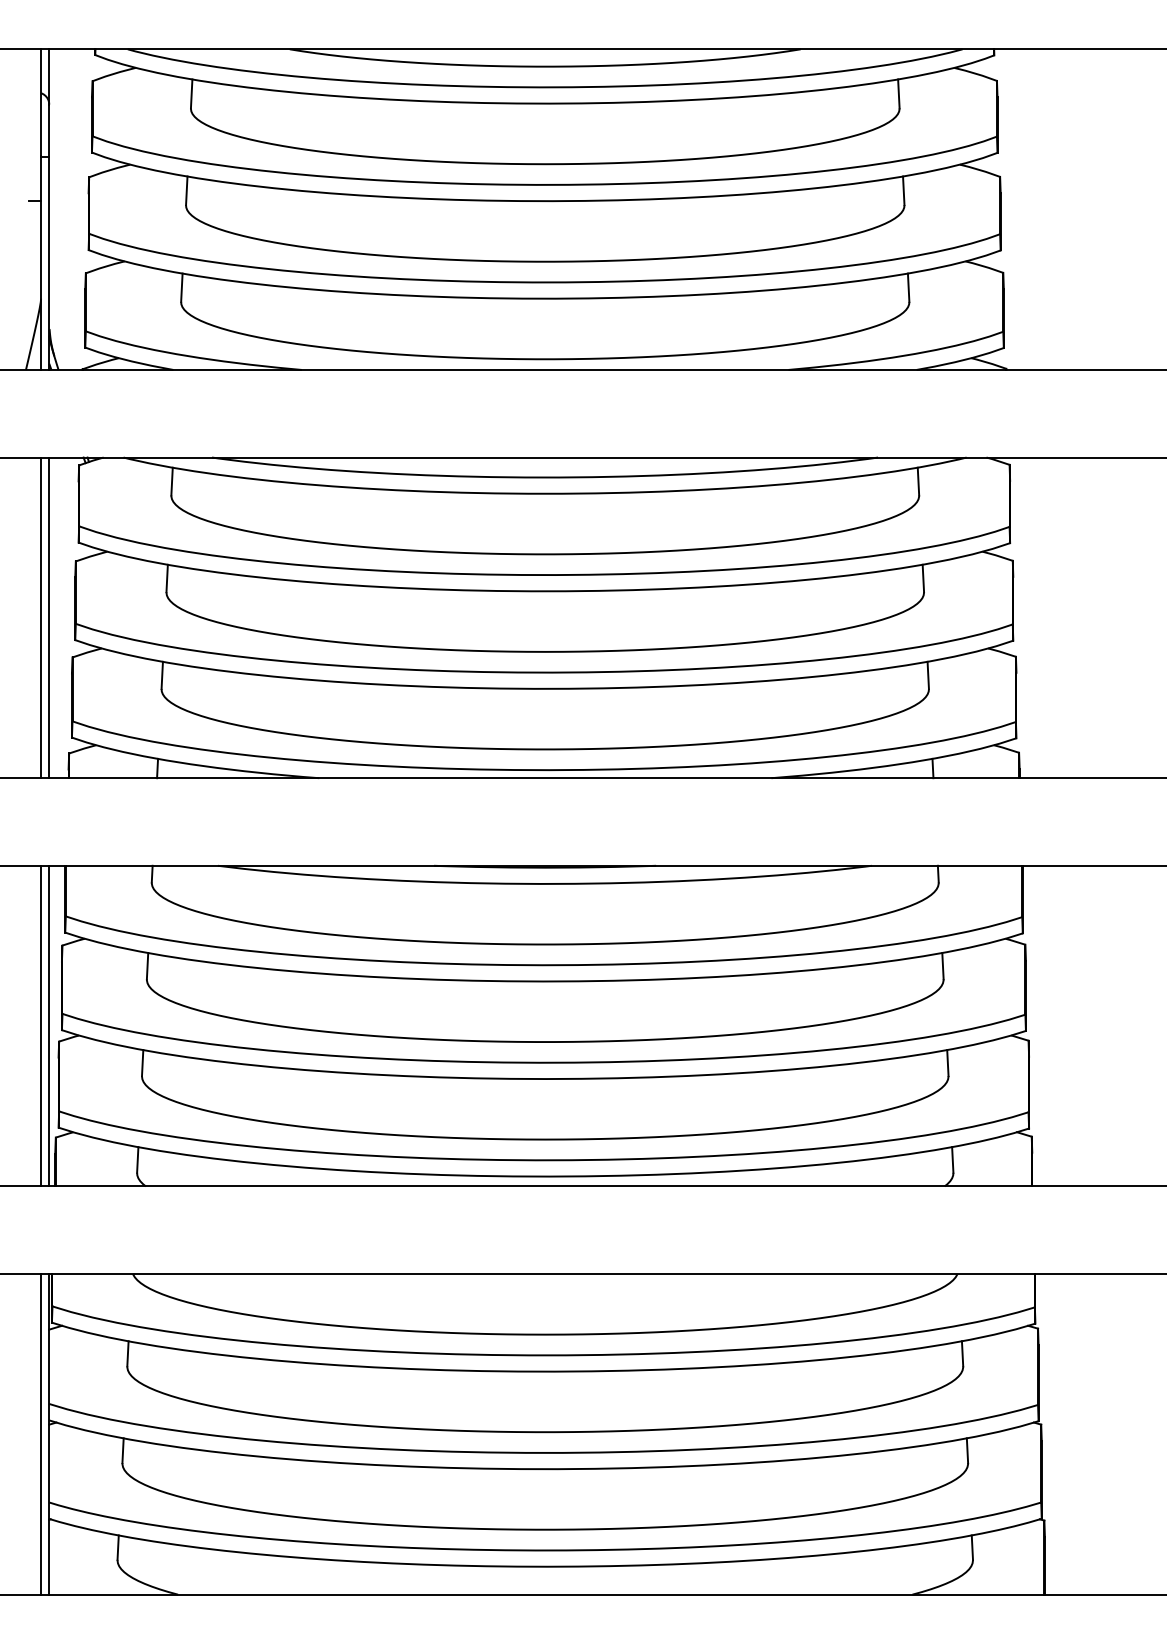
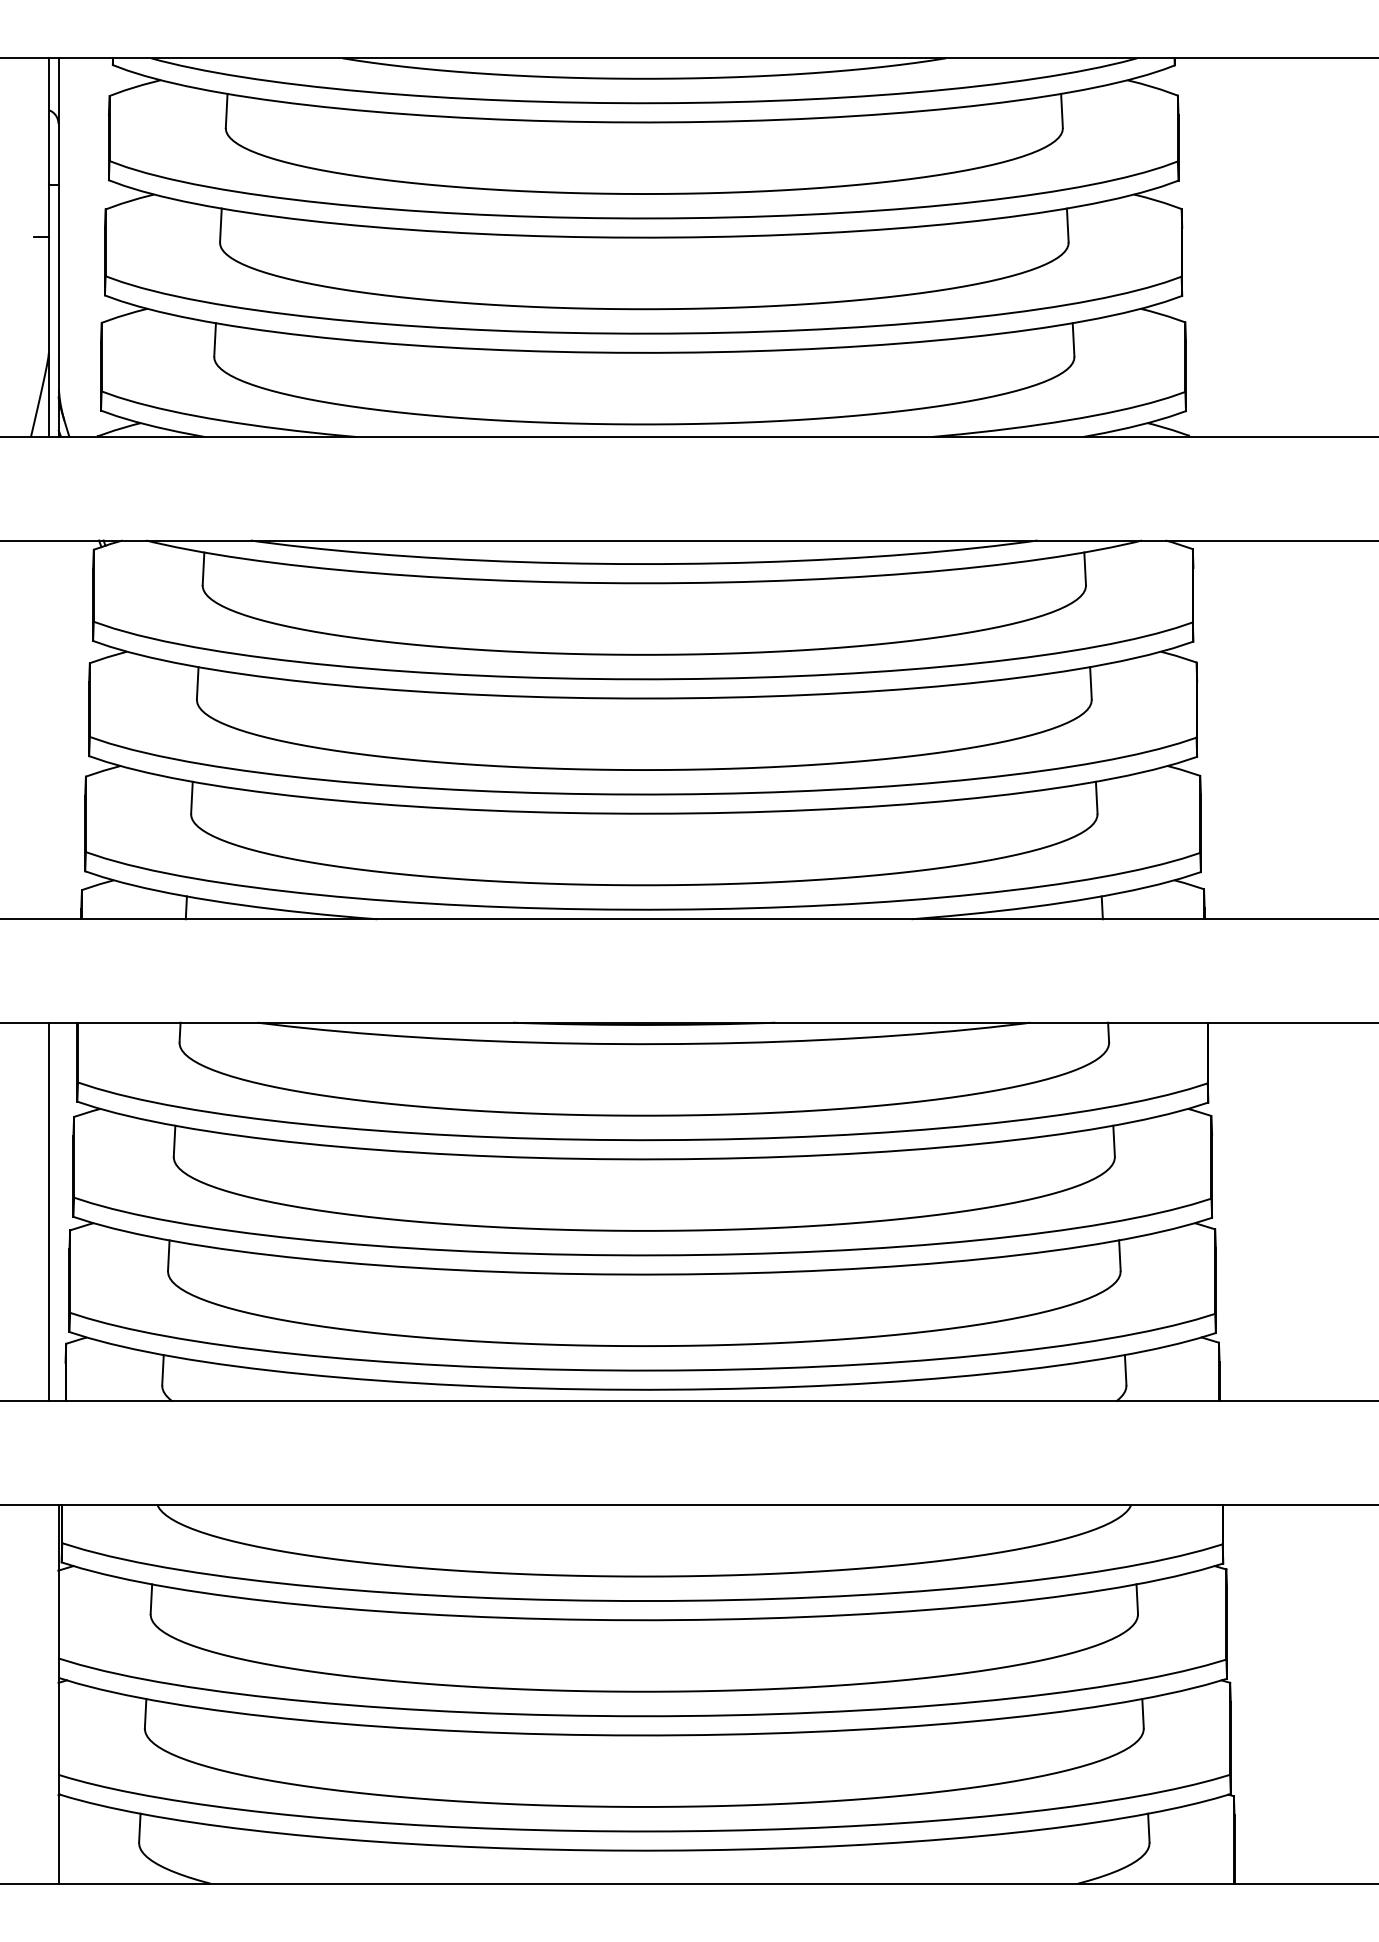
line: (41, 617) -> (49, 729), removed
line: (49, 617) -> (58, 729), removed
line: (49, 1025) -> (58, 1211), removed
line: (41, 1434) -> (49, 1694), removed

